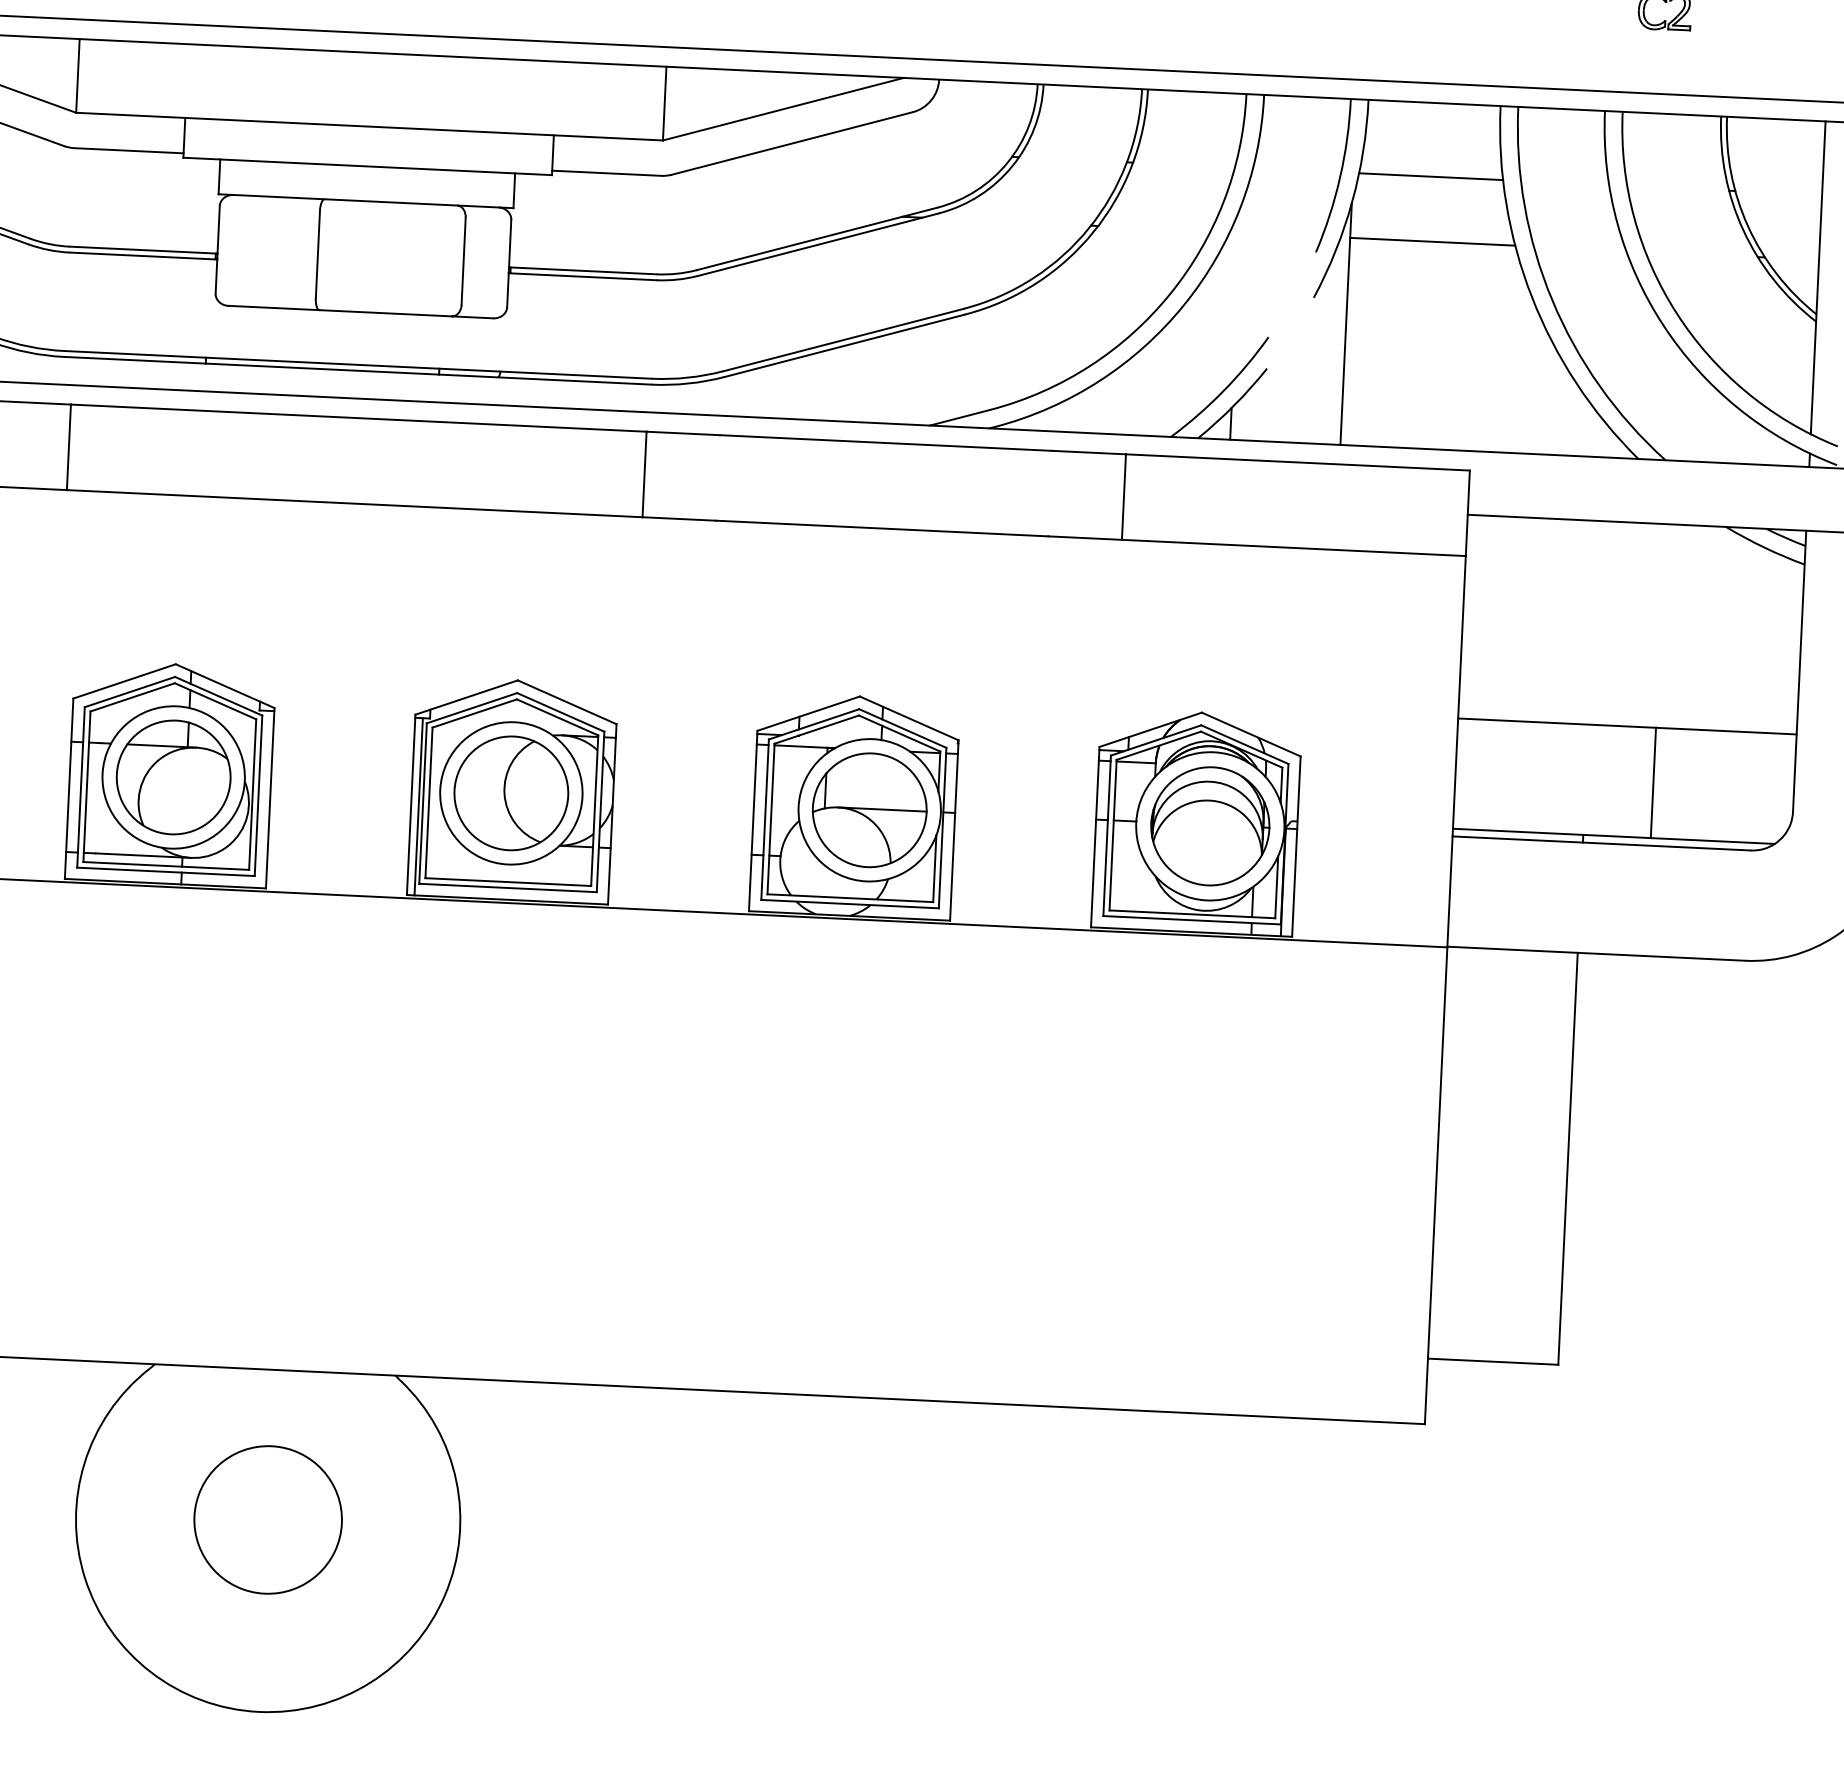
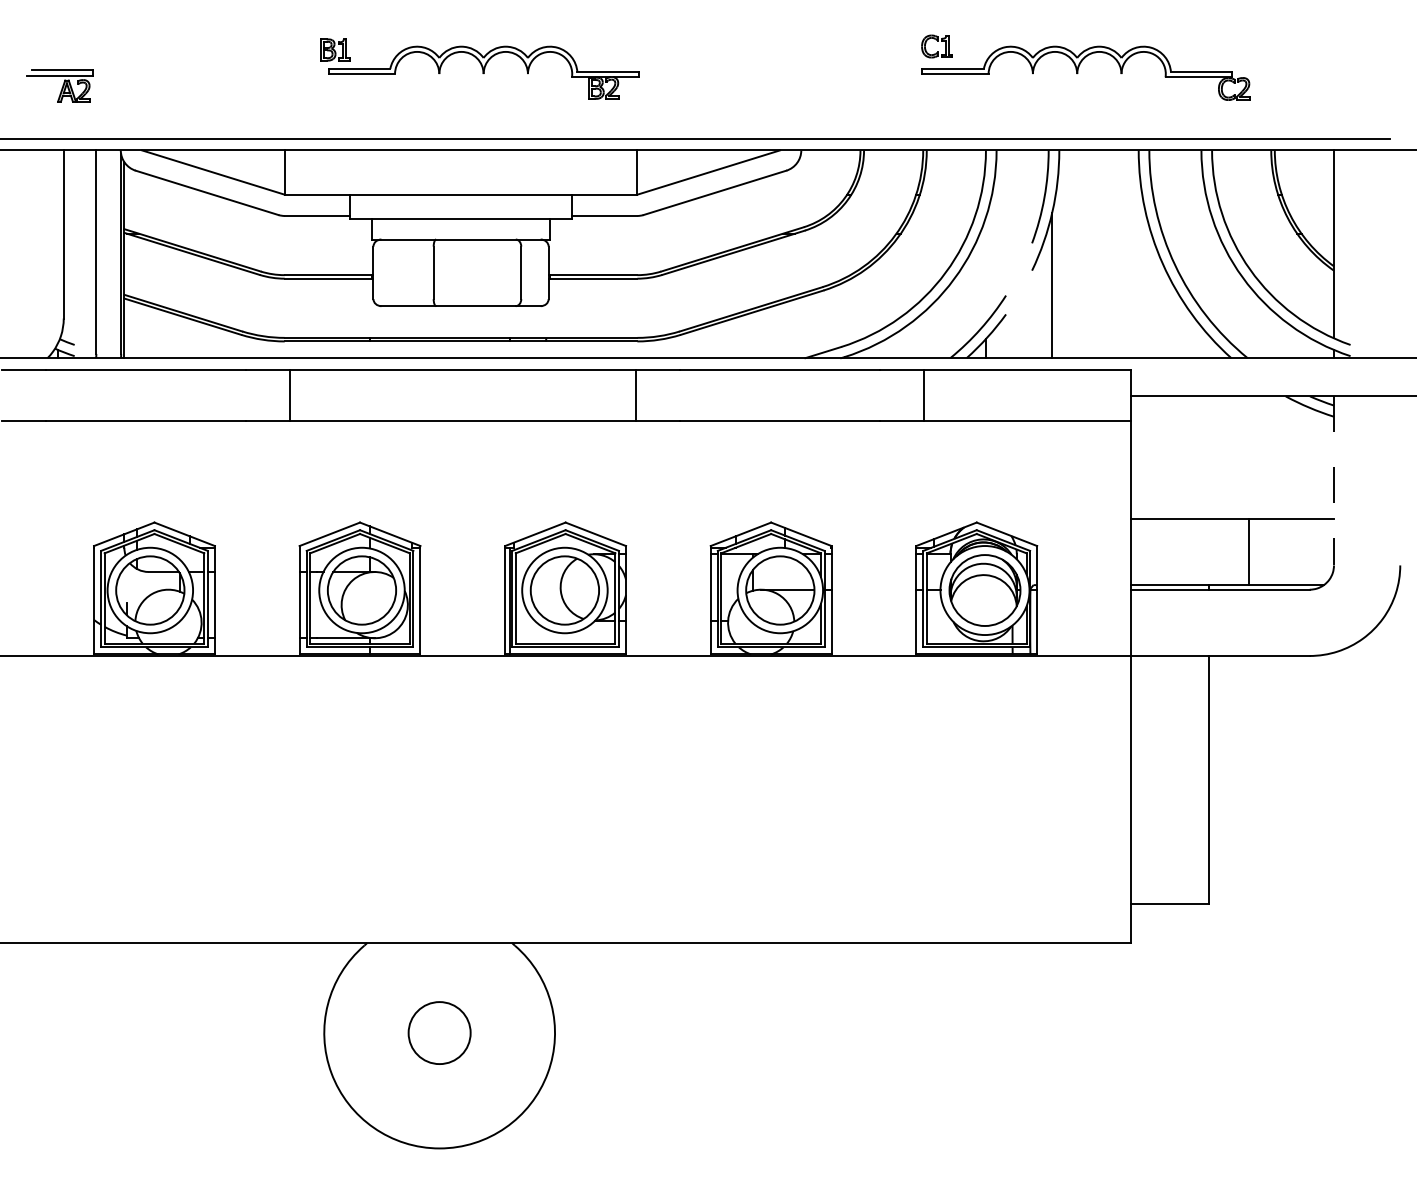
line: (1430, 176) -> (1098, 194), removed
line: (1432, 241) -> (1101, 233), removed
line: (1798, 670) -> (1333, 480), solid -> dashed
circle: (267, 1518) -> (439, 1032), size x0.7

